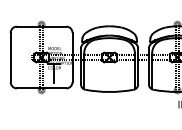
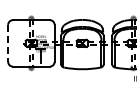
line: (11, 57) -> (8, 43), solid -> dashed

